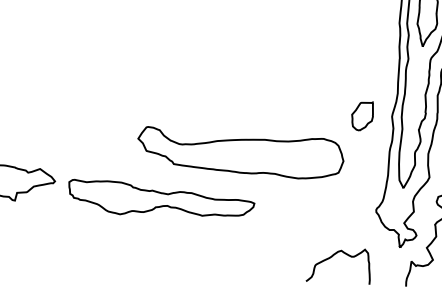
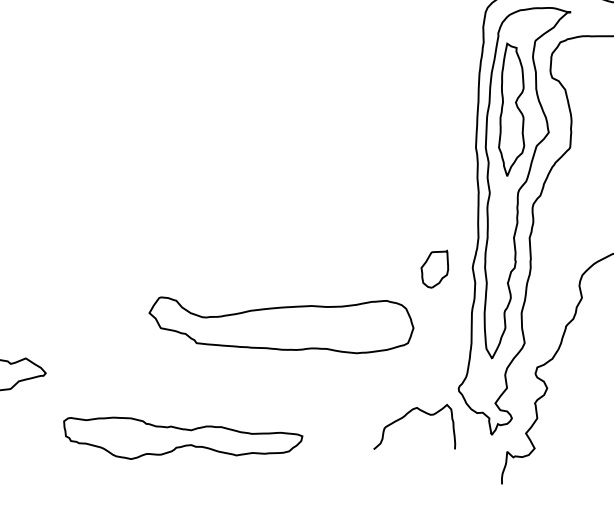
part: (161, 199) -> (183, 437), moved
curve: (332, 257) -> (405, 416), moved

